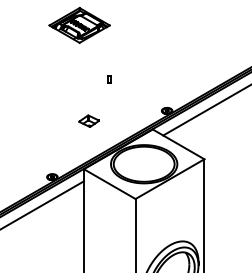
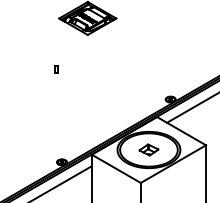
part: (109, 79) -> (56, 69), moved
part: (88, 120) -> (148, 149), moved

